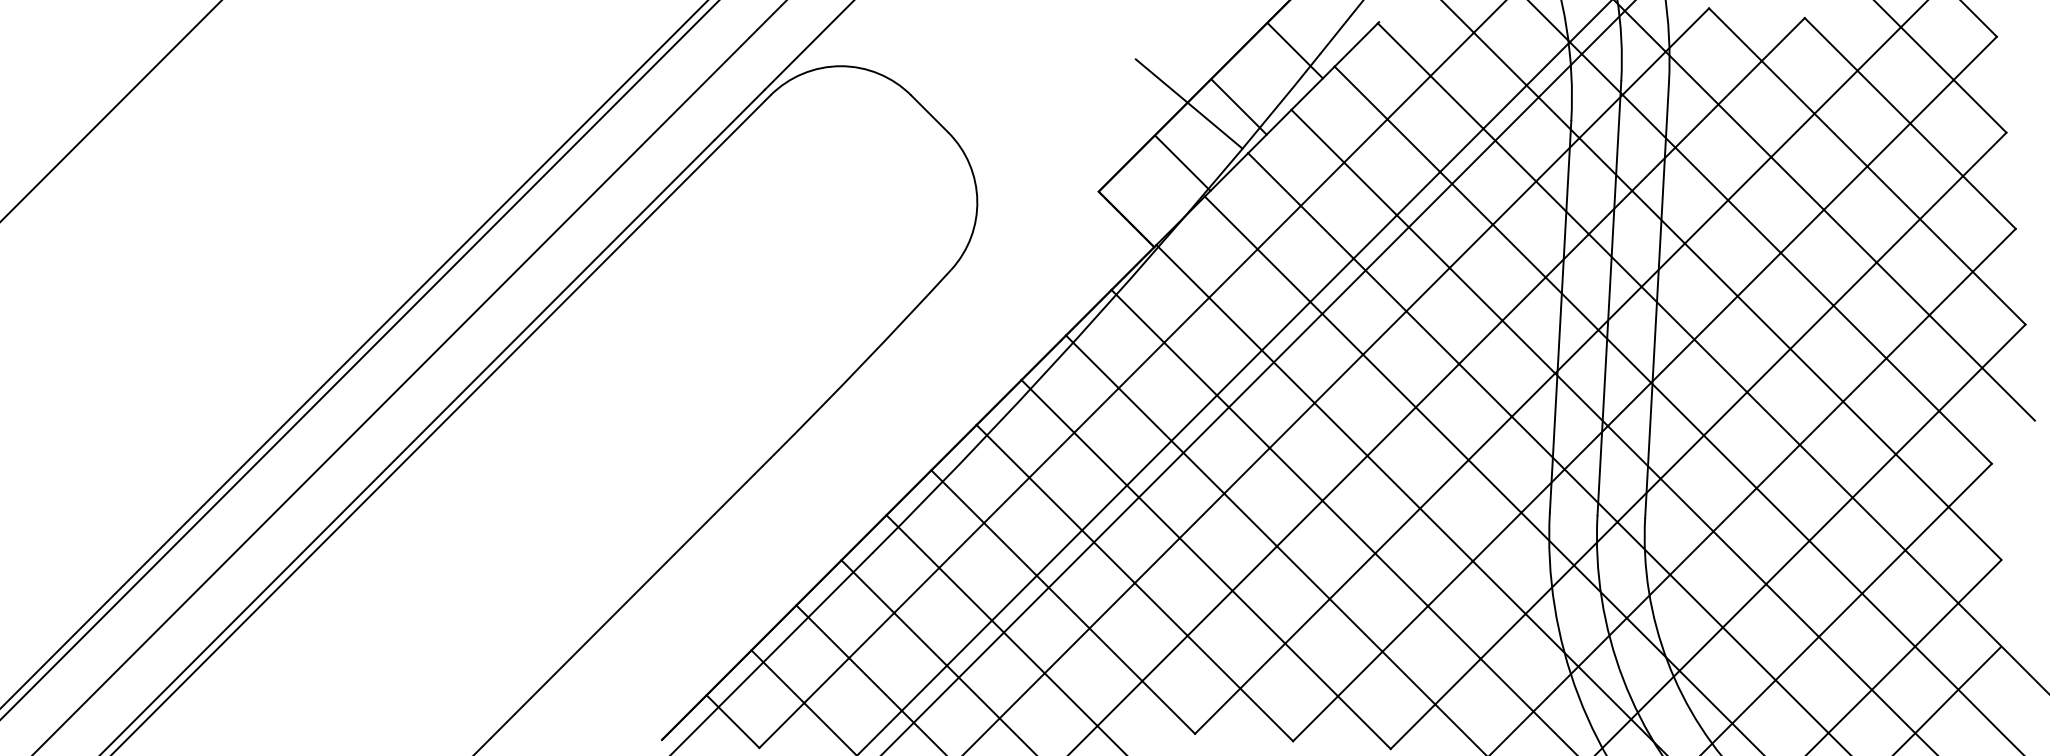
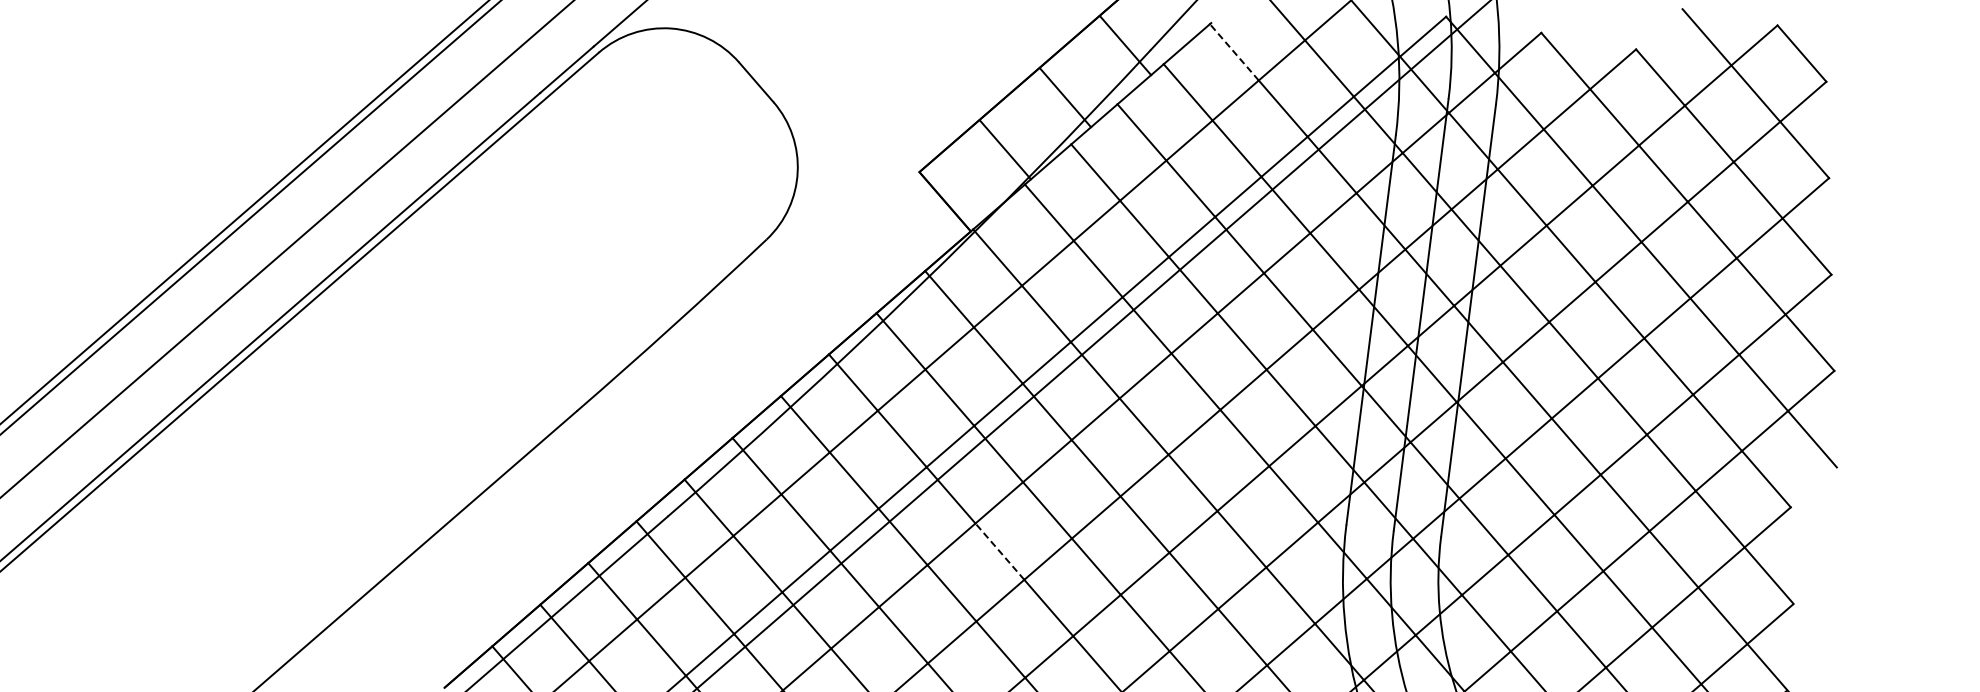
line: (1403, 49) -> (1233, 52), solid -> dashed
line: (1188, 103) -> (1015, 90), removed
line: (1205, 564) -> (999, 551), solid -> dashed

